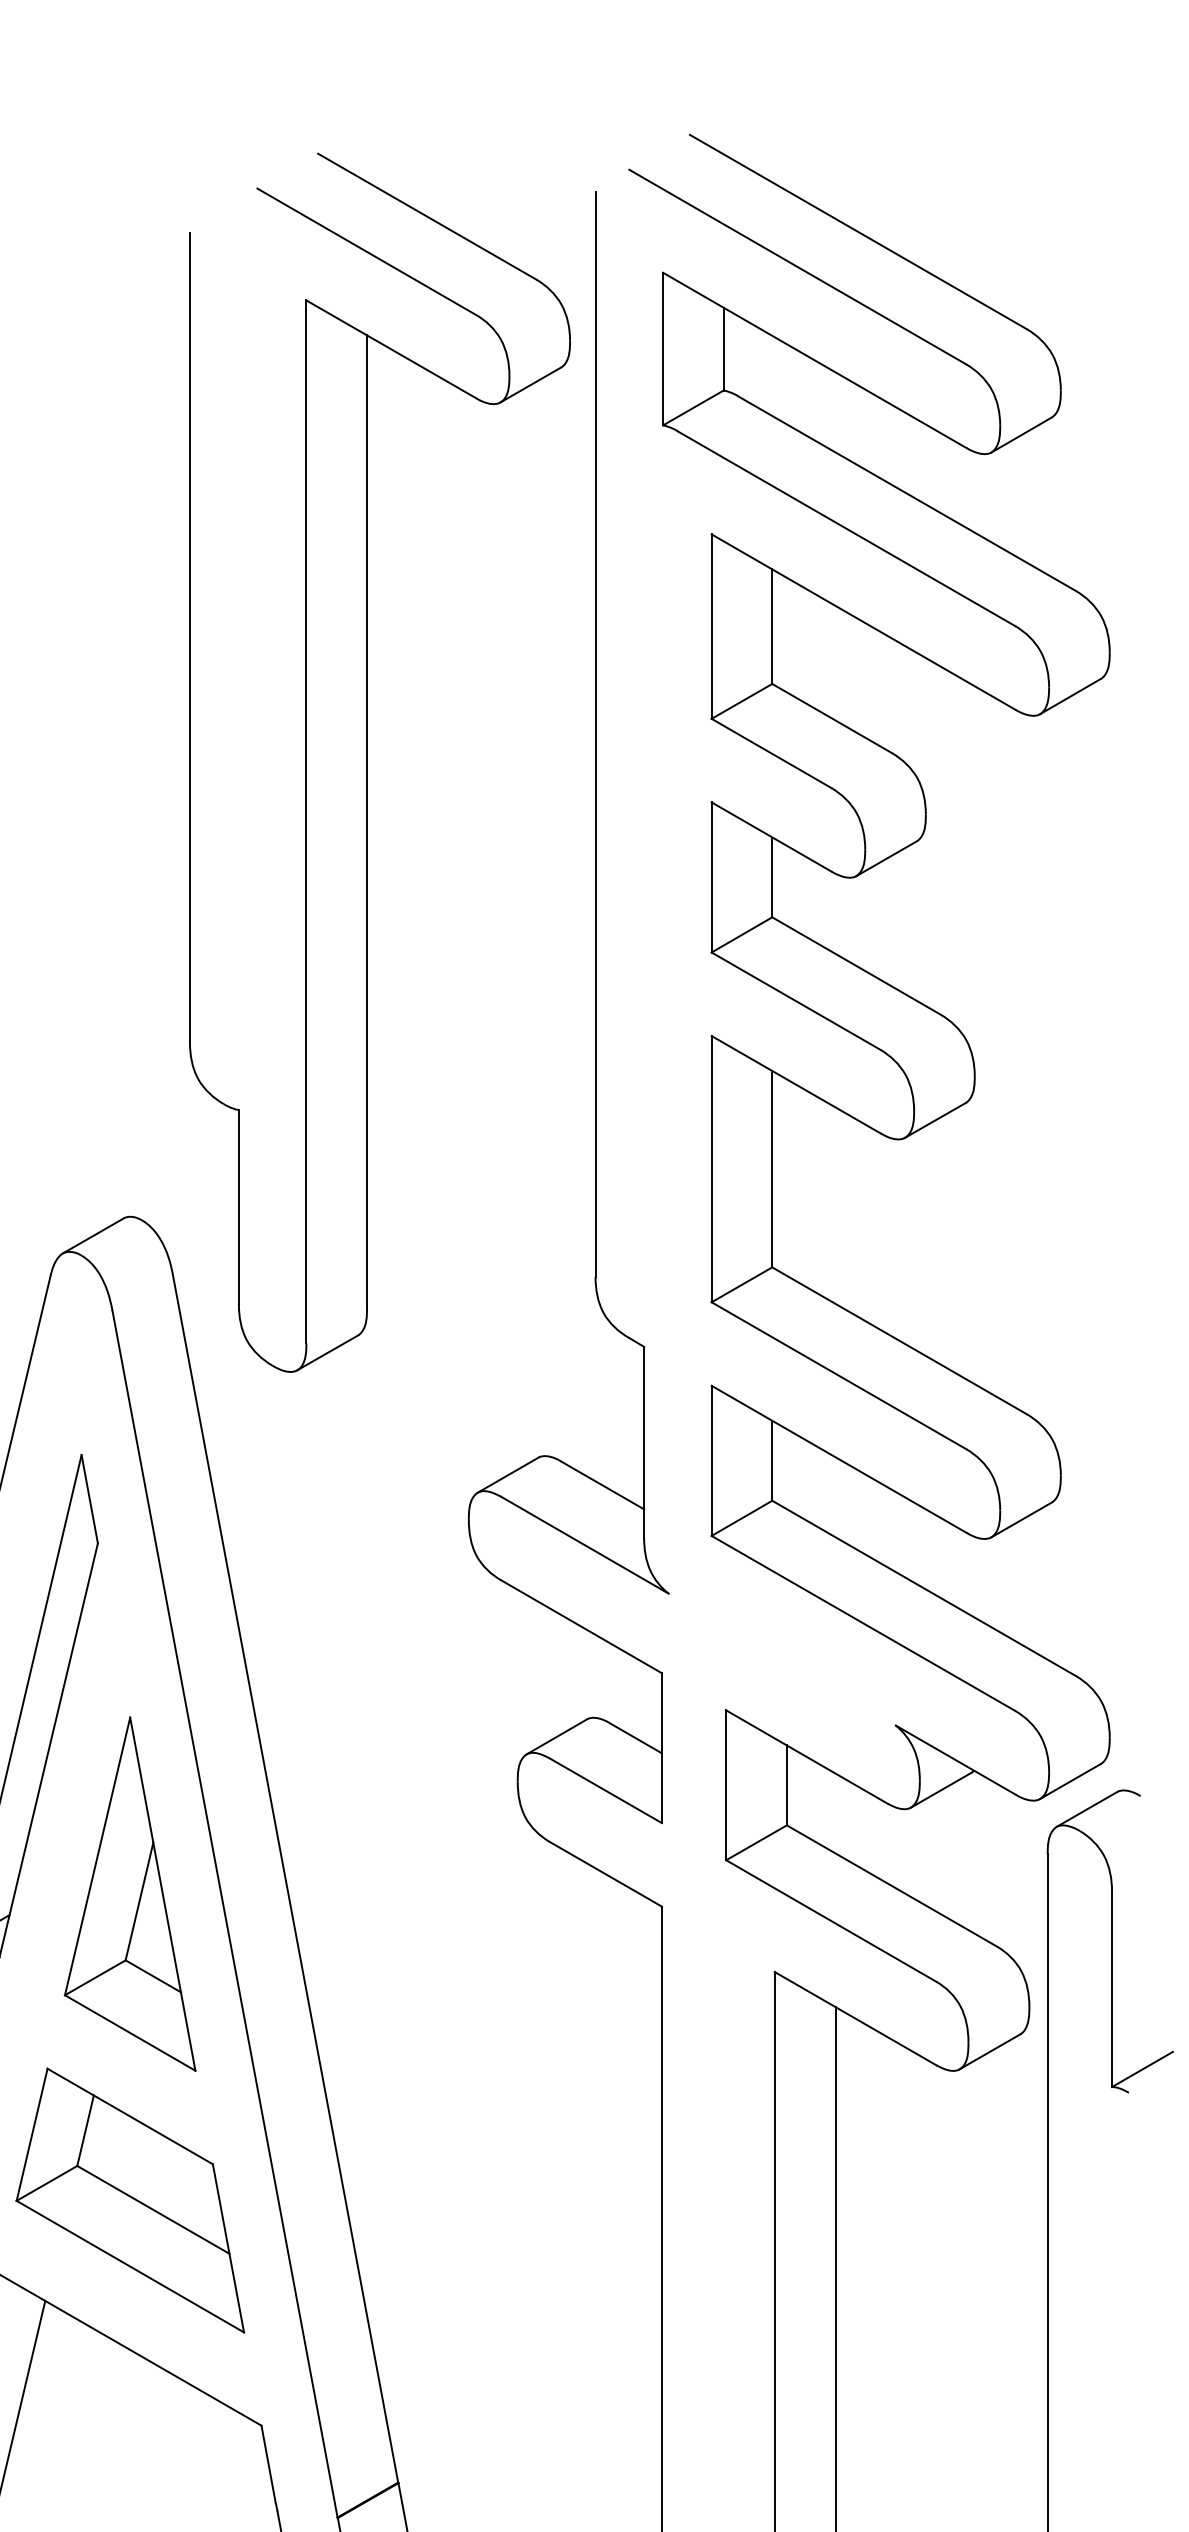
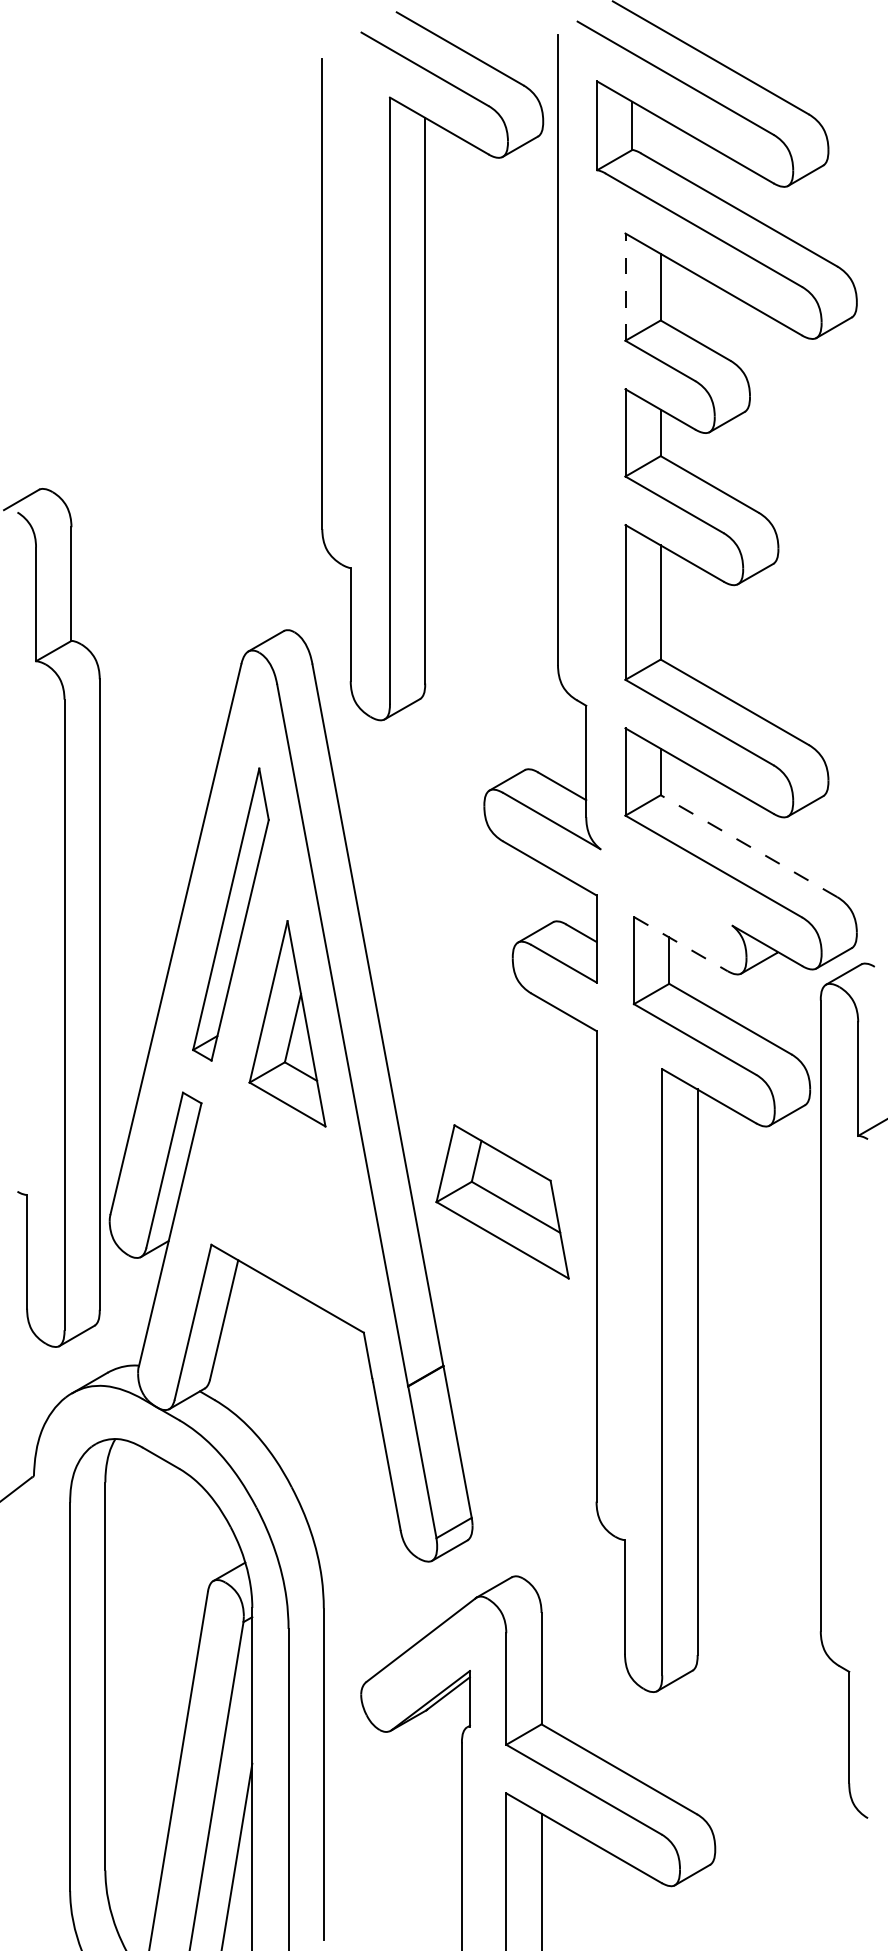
line: (711, 627) -> (625, 287), solid -> dashed
line: (923, 1589) -> (748, 846), solid -> dashed
line: (808, 1757) -> (681, 944), solid -> dashed
part: (130, 2199) -> (502, 1201), moved

